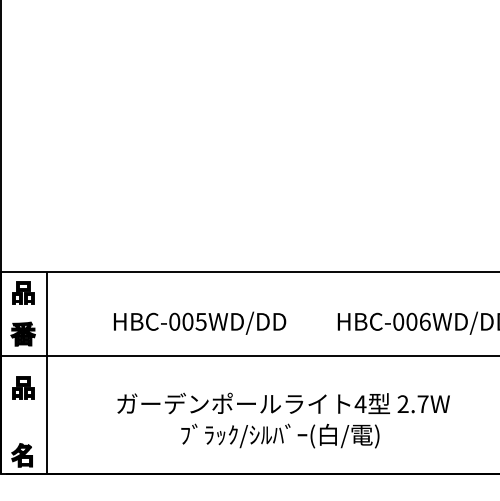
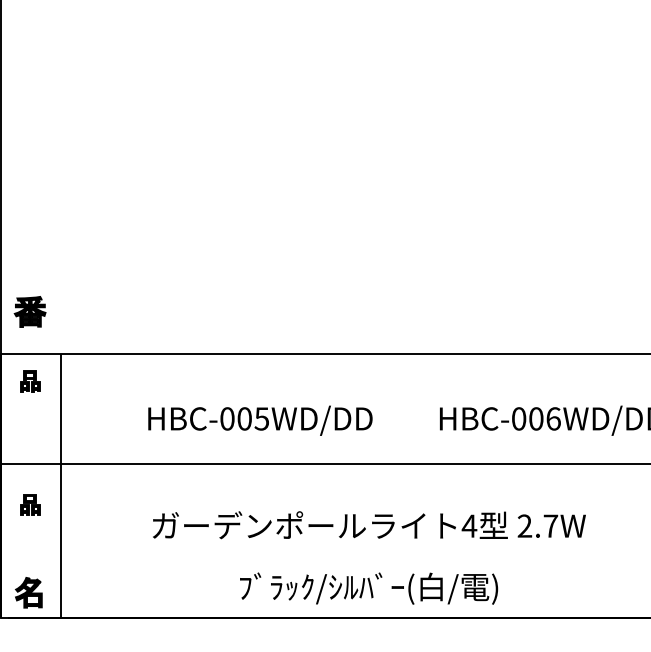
part: (23, 293) -> (30, 381), size x0.7
part: (22, 333) -> (29, 311), moved
part: (23, 387) -> (30, 504), size x0.7
text: (280, 435) -> (369, 588), moved

